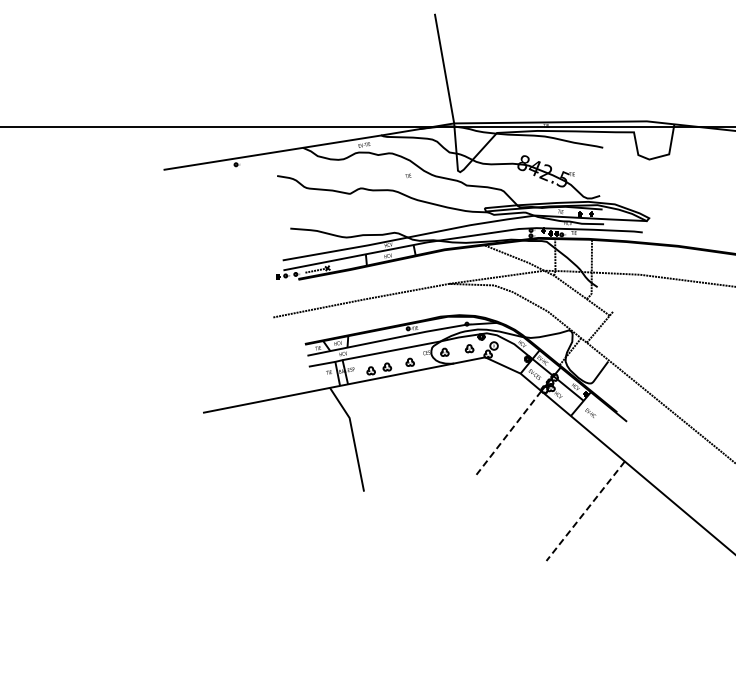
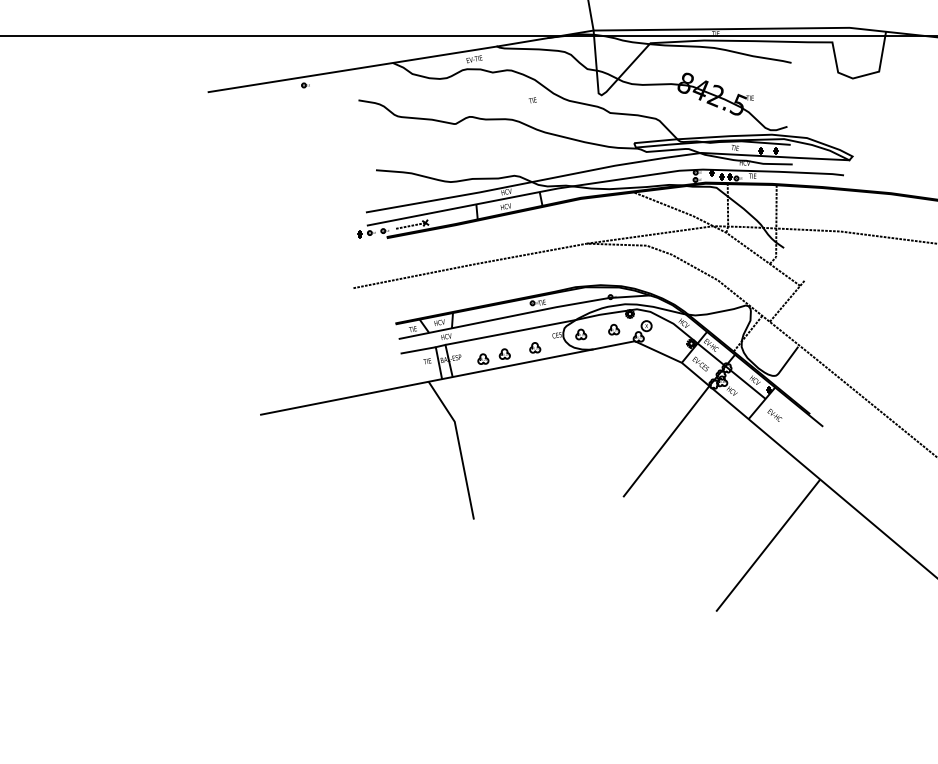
line: (508, 432) -> (665, 441), dashed -> solid
line: (585, 511) -> (768, 545), dashed -> solid

